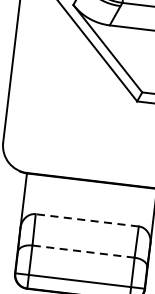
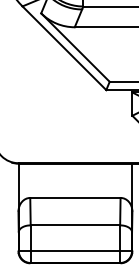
line: (86, 219) -> (74, 197), dashed -> solid
line: (83, 251) -> (75, 225), dashed -> solid

